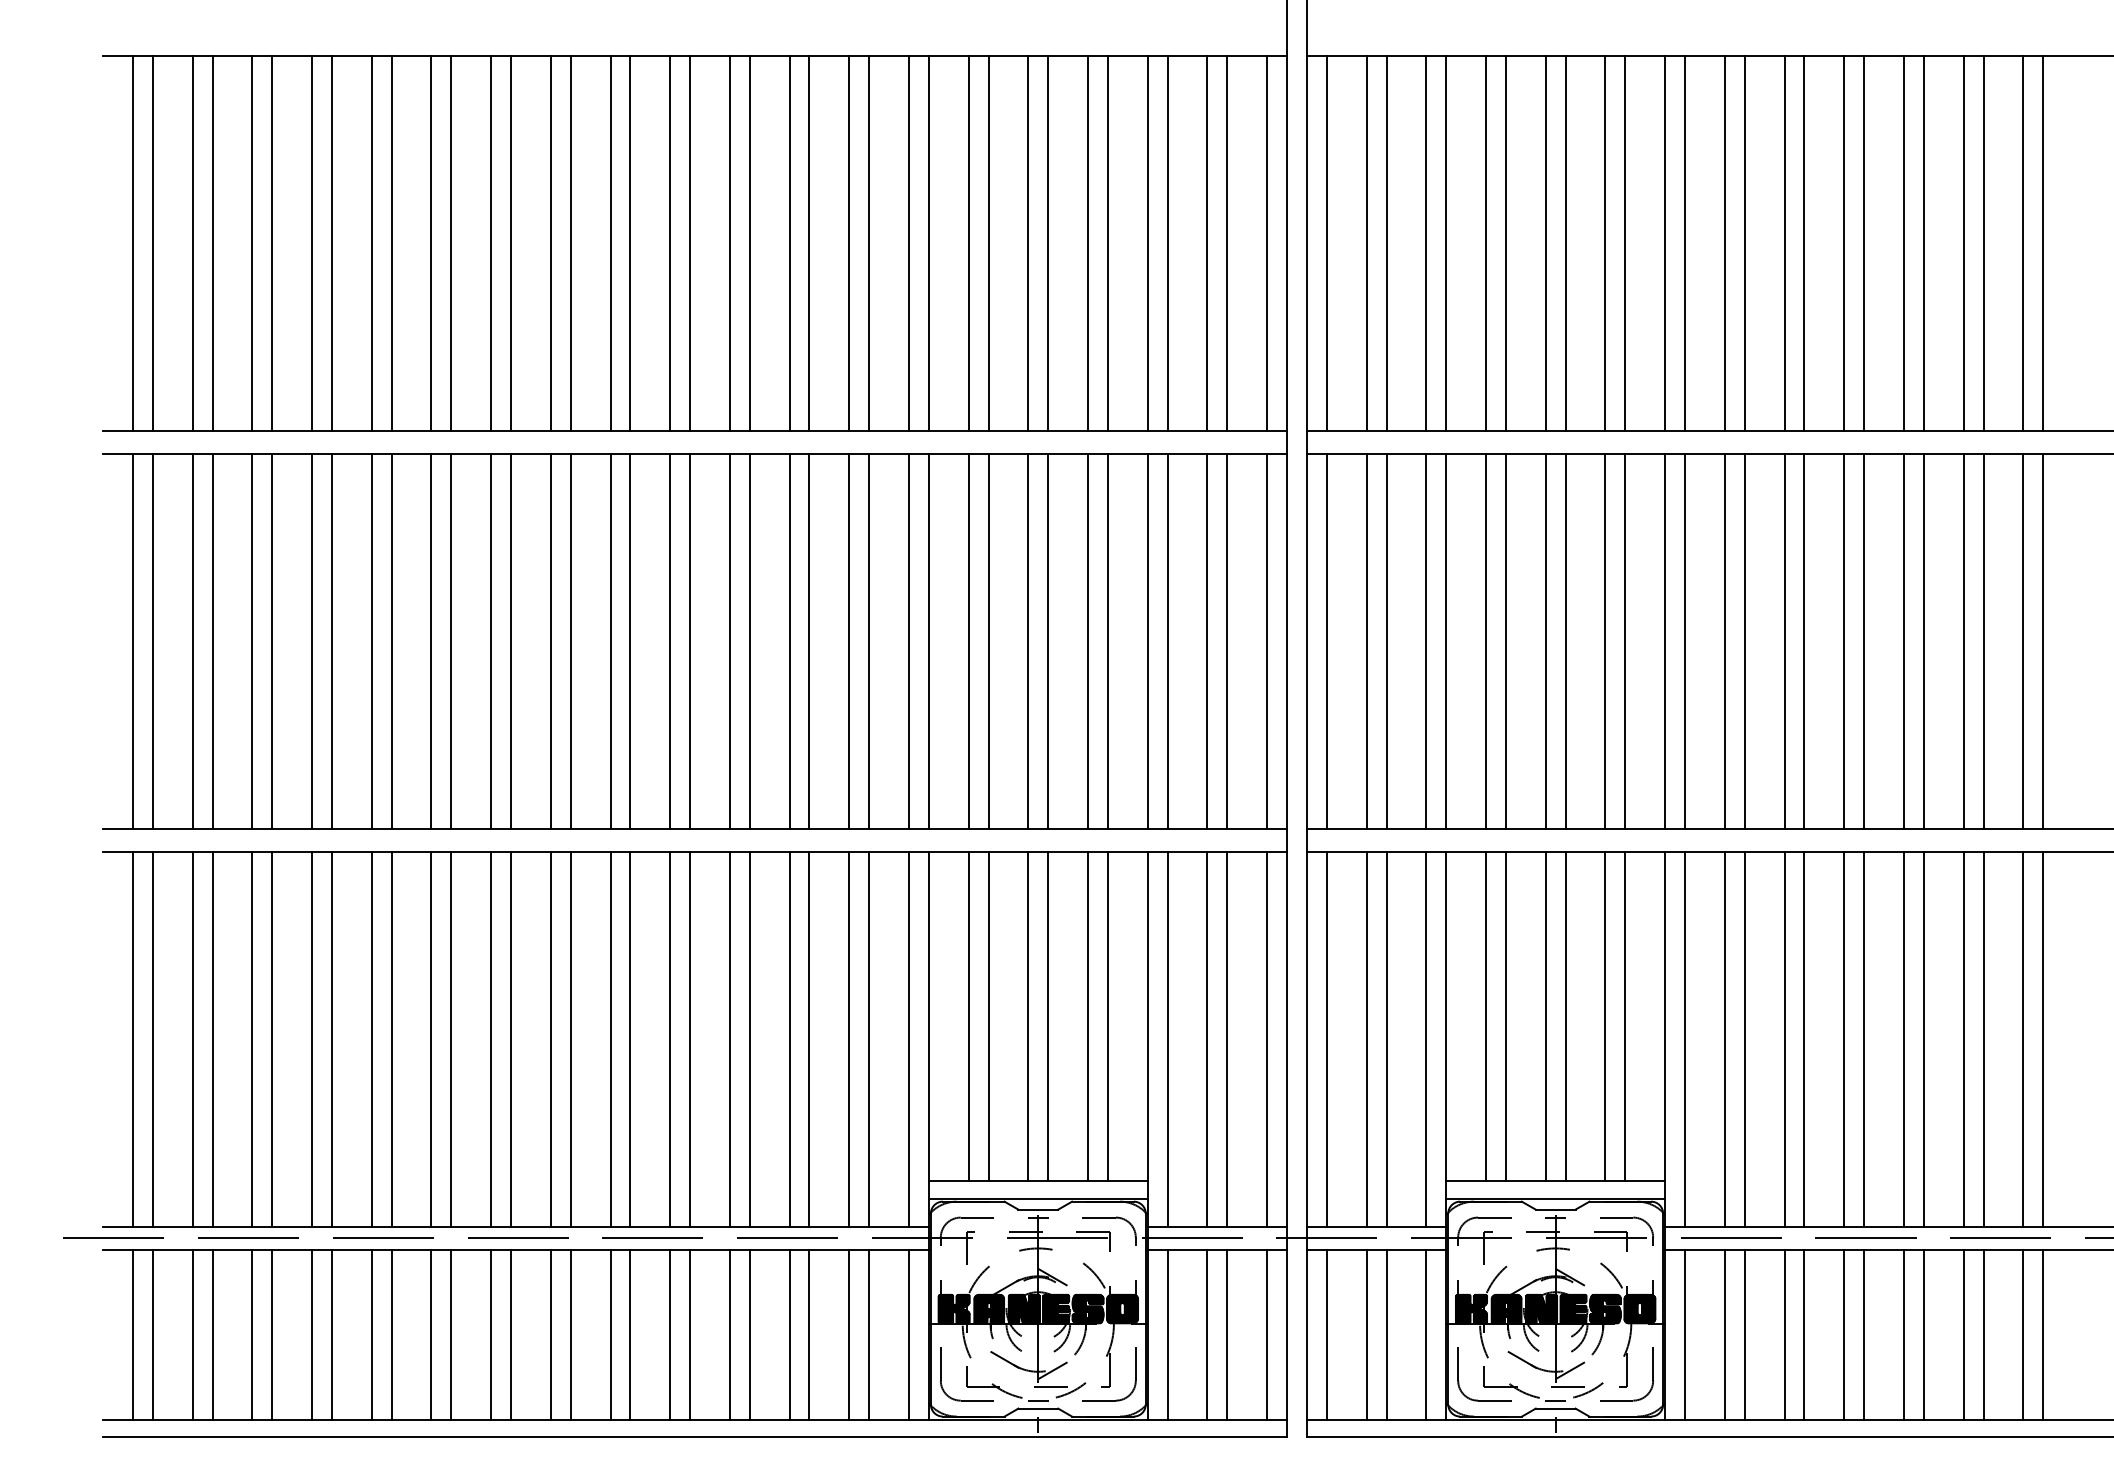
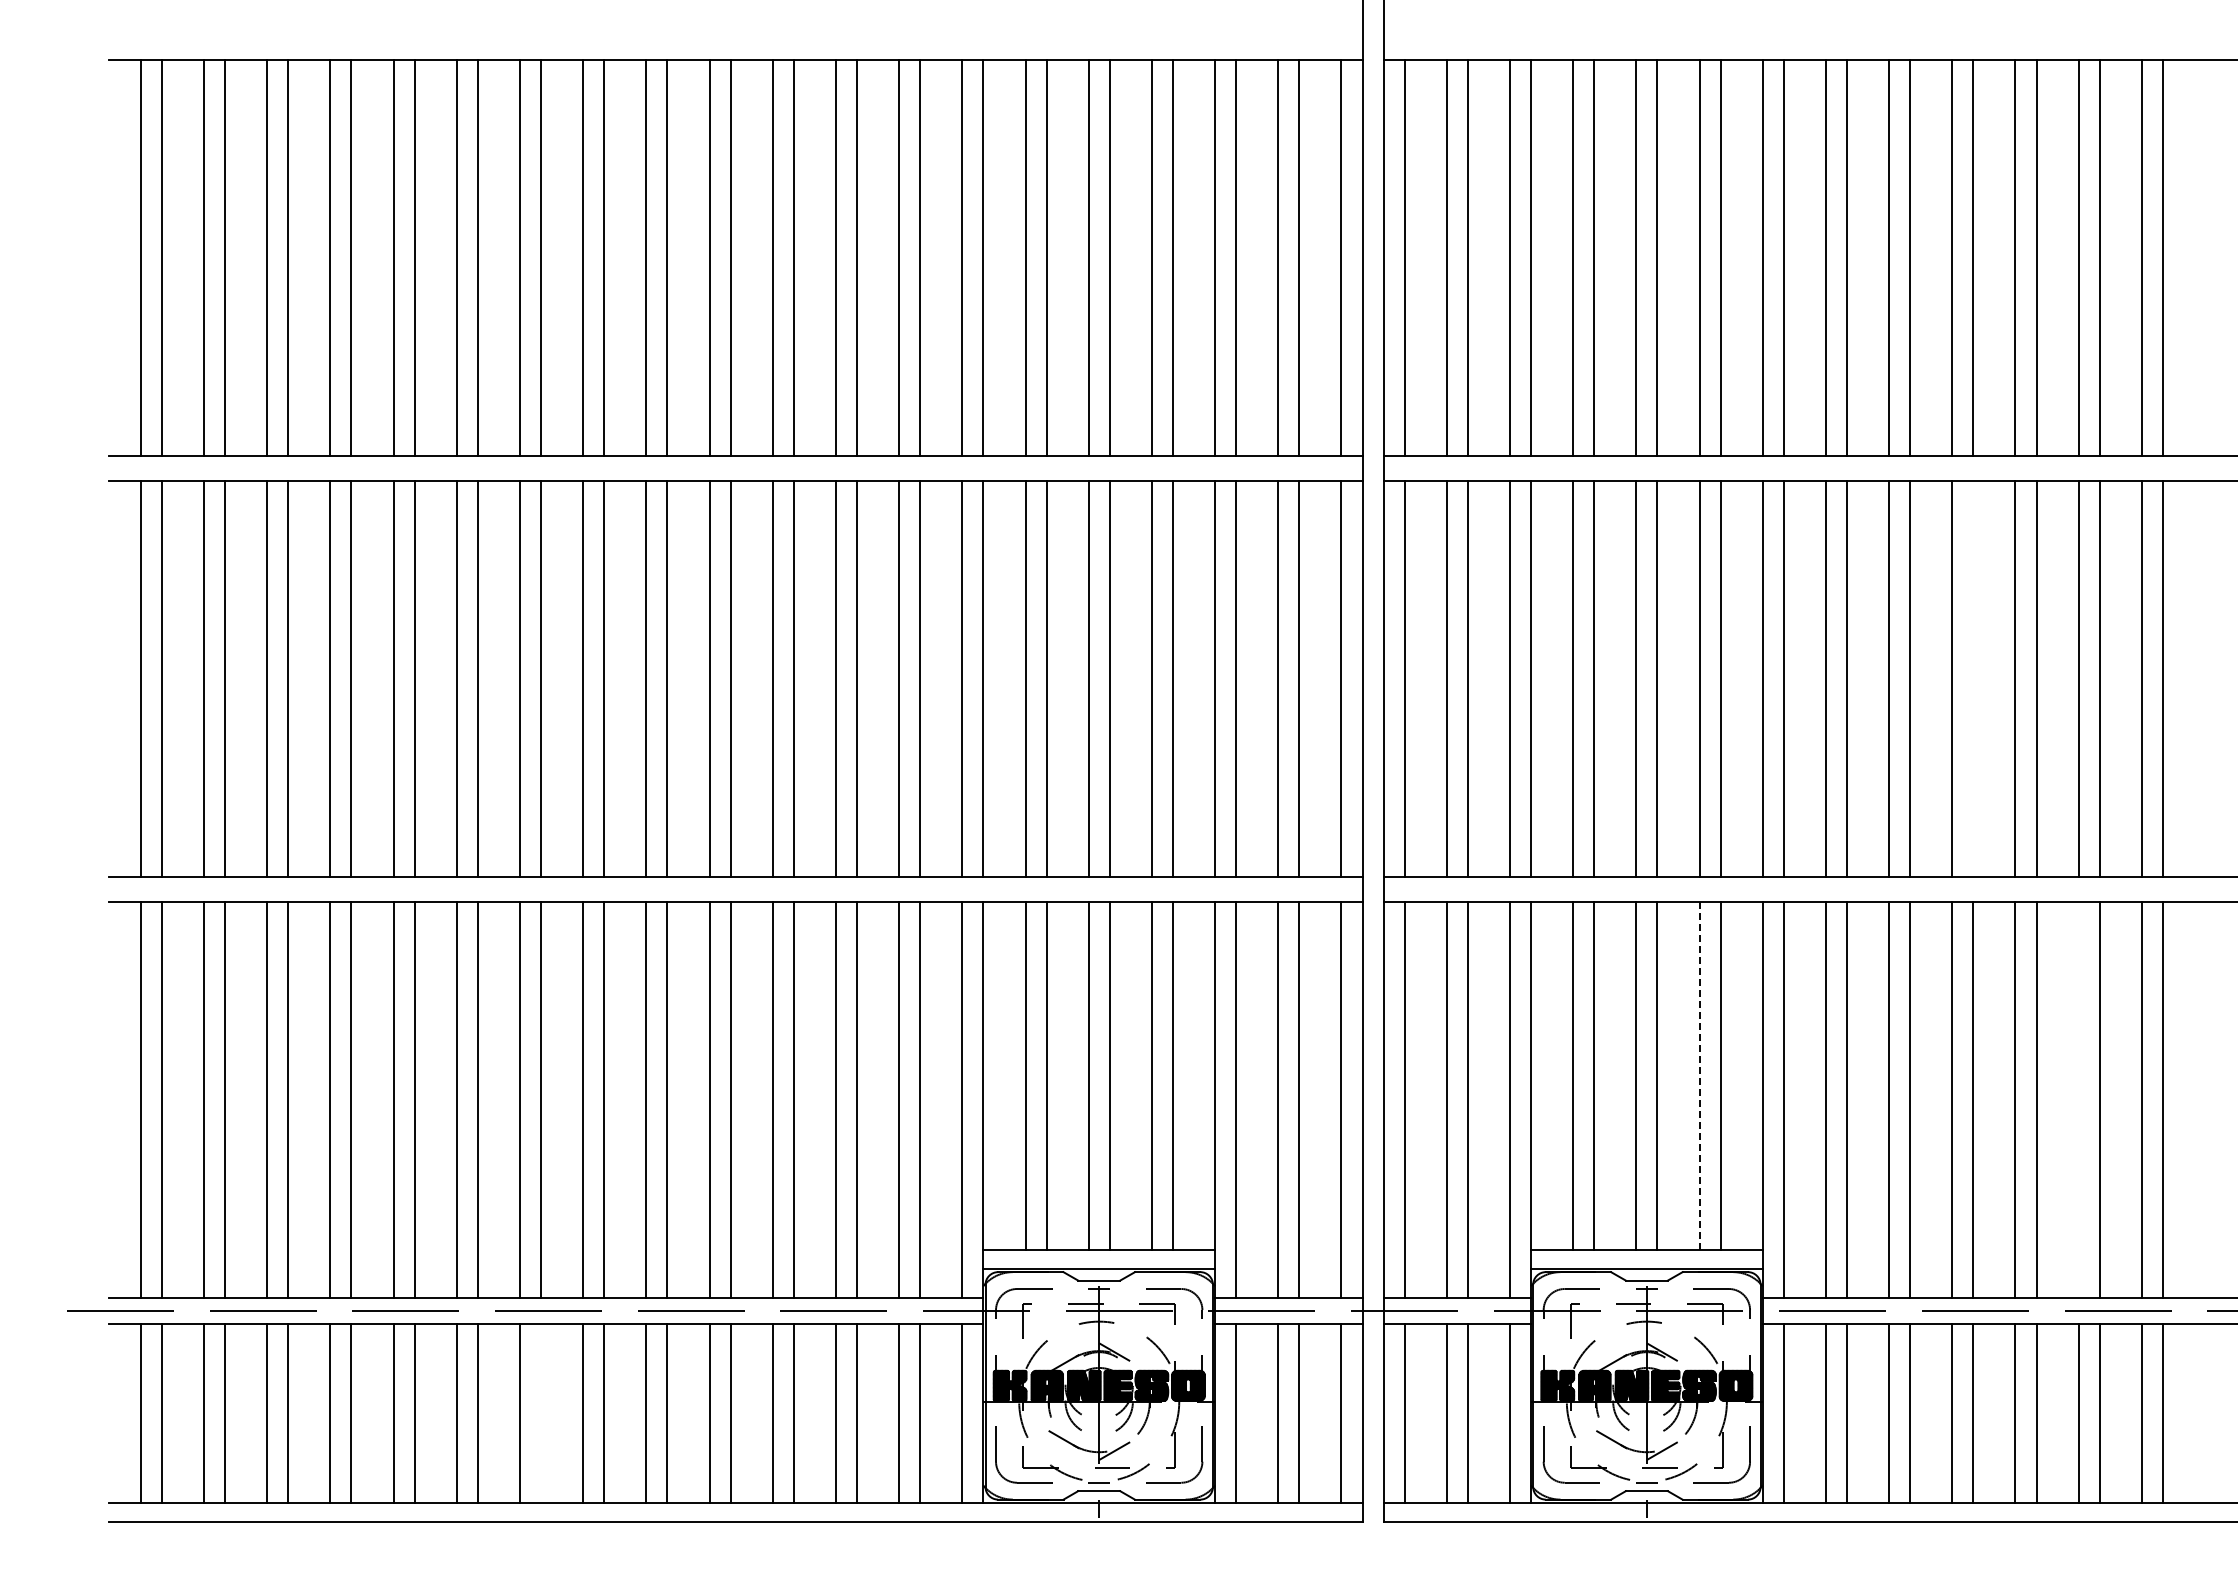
line: (1864, 641) -> (1973, 679), removed
line: (1605, 1016) -> (1699, 1076), solid -> dashed
line: (1963, 1039) -> (2078, 1100), removed
line: (511, 1334) -> (541, 1412), removed

